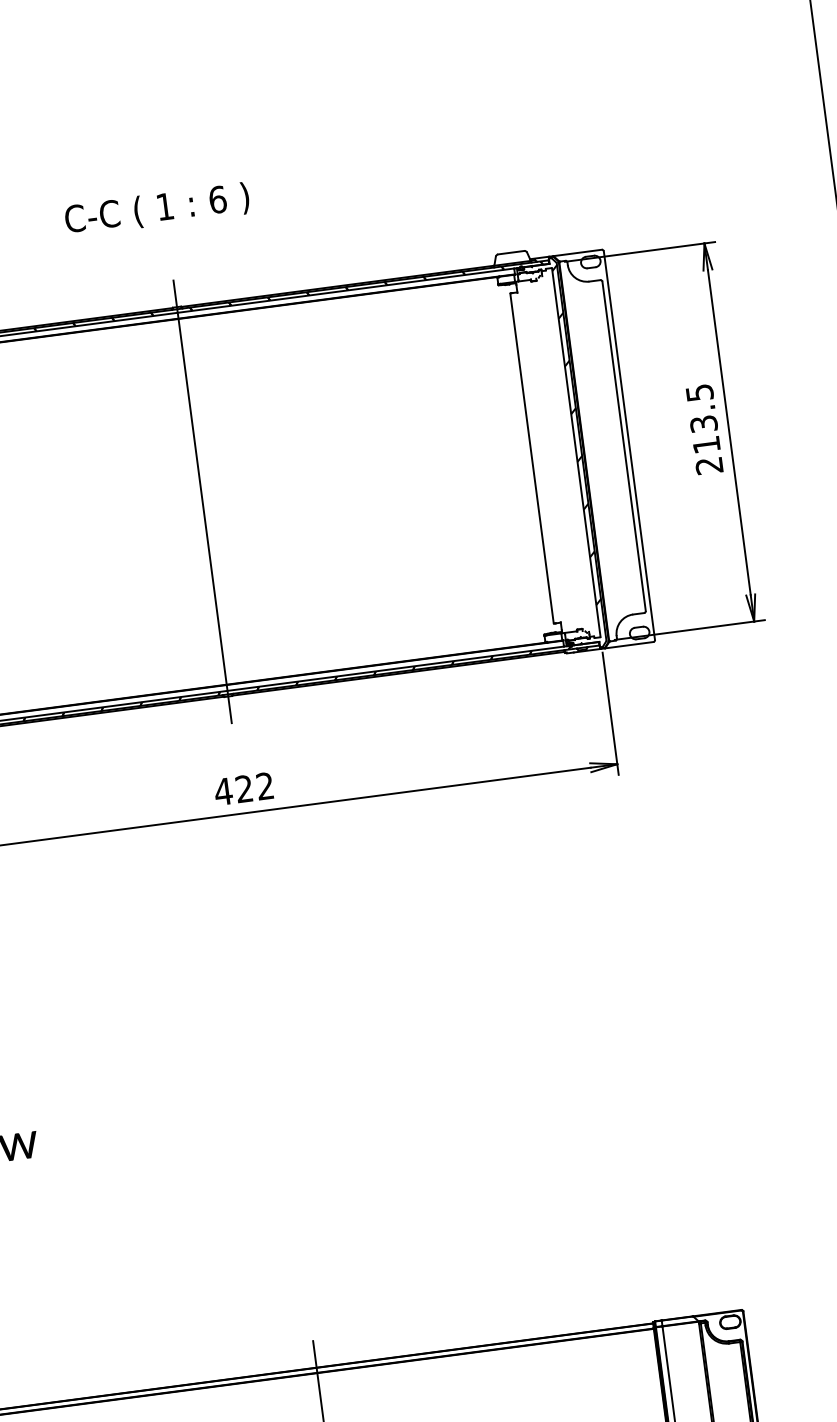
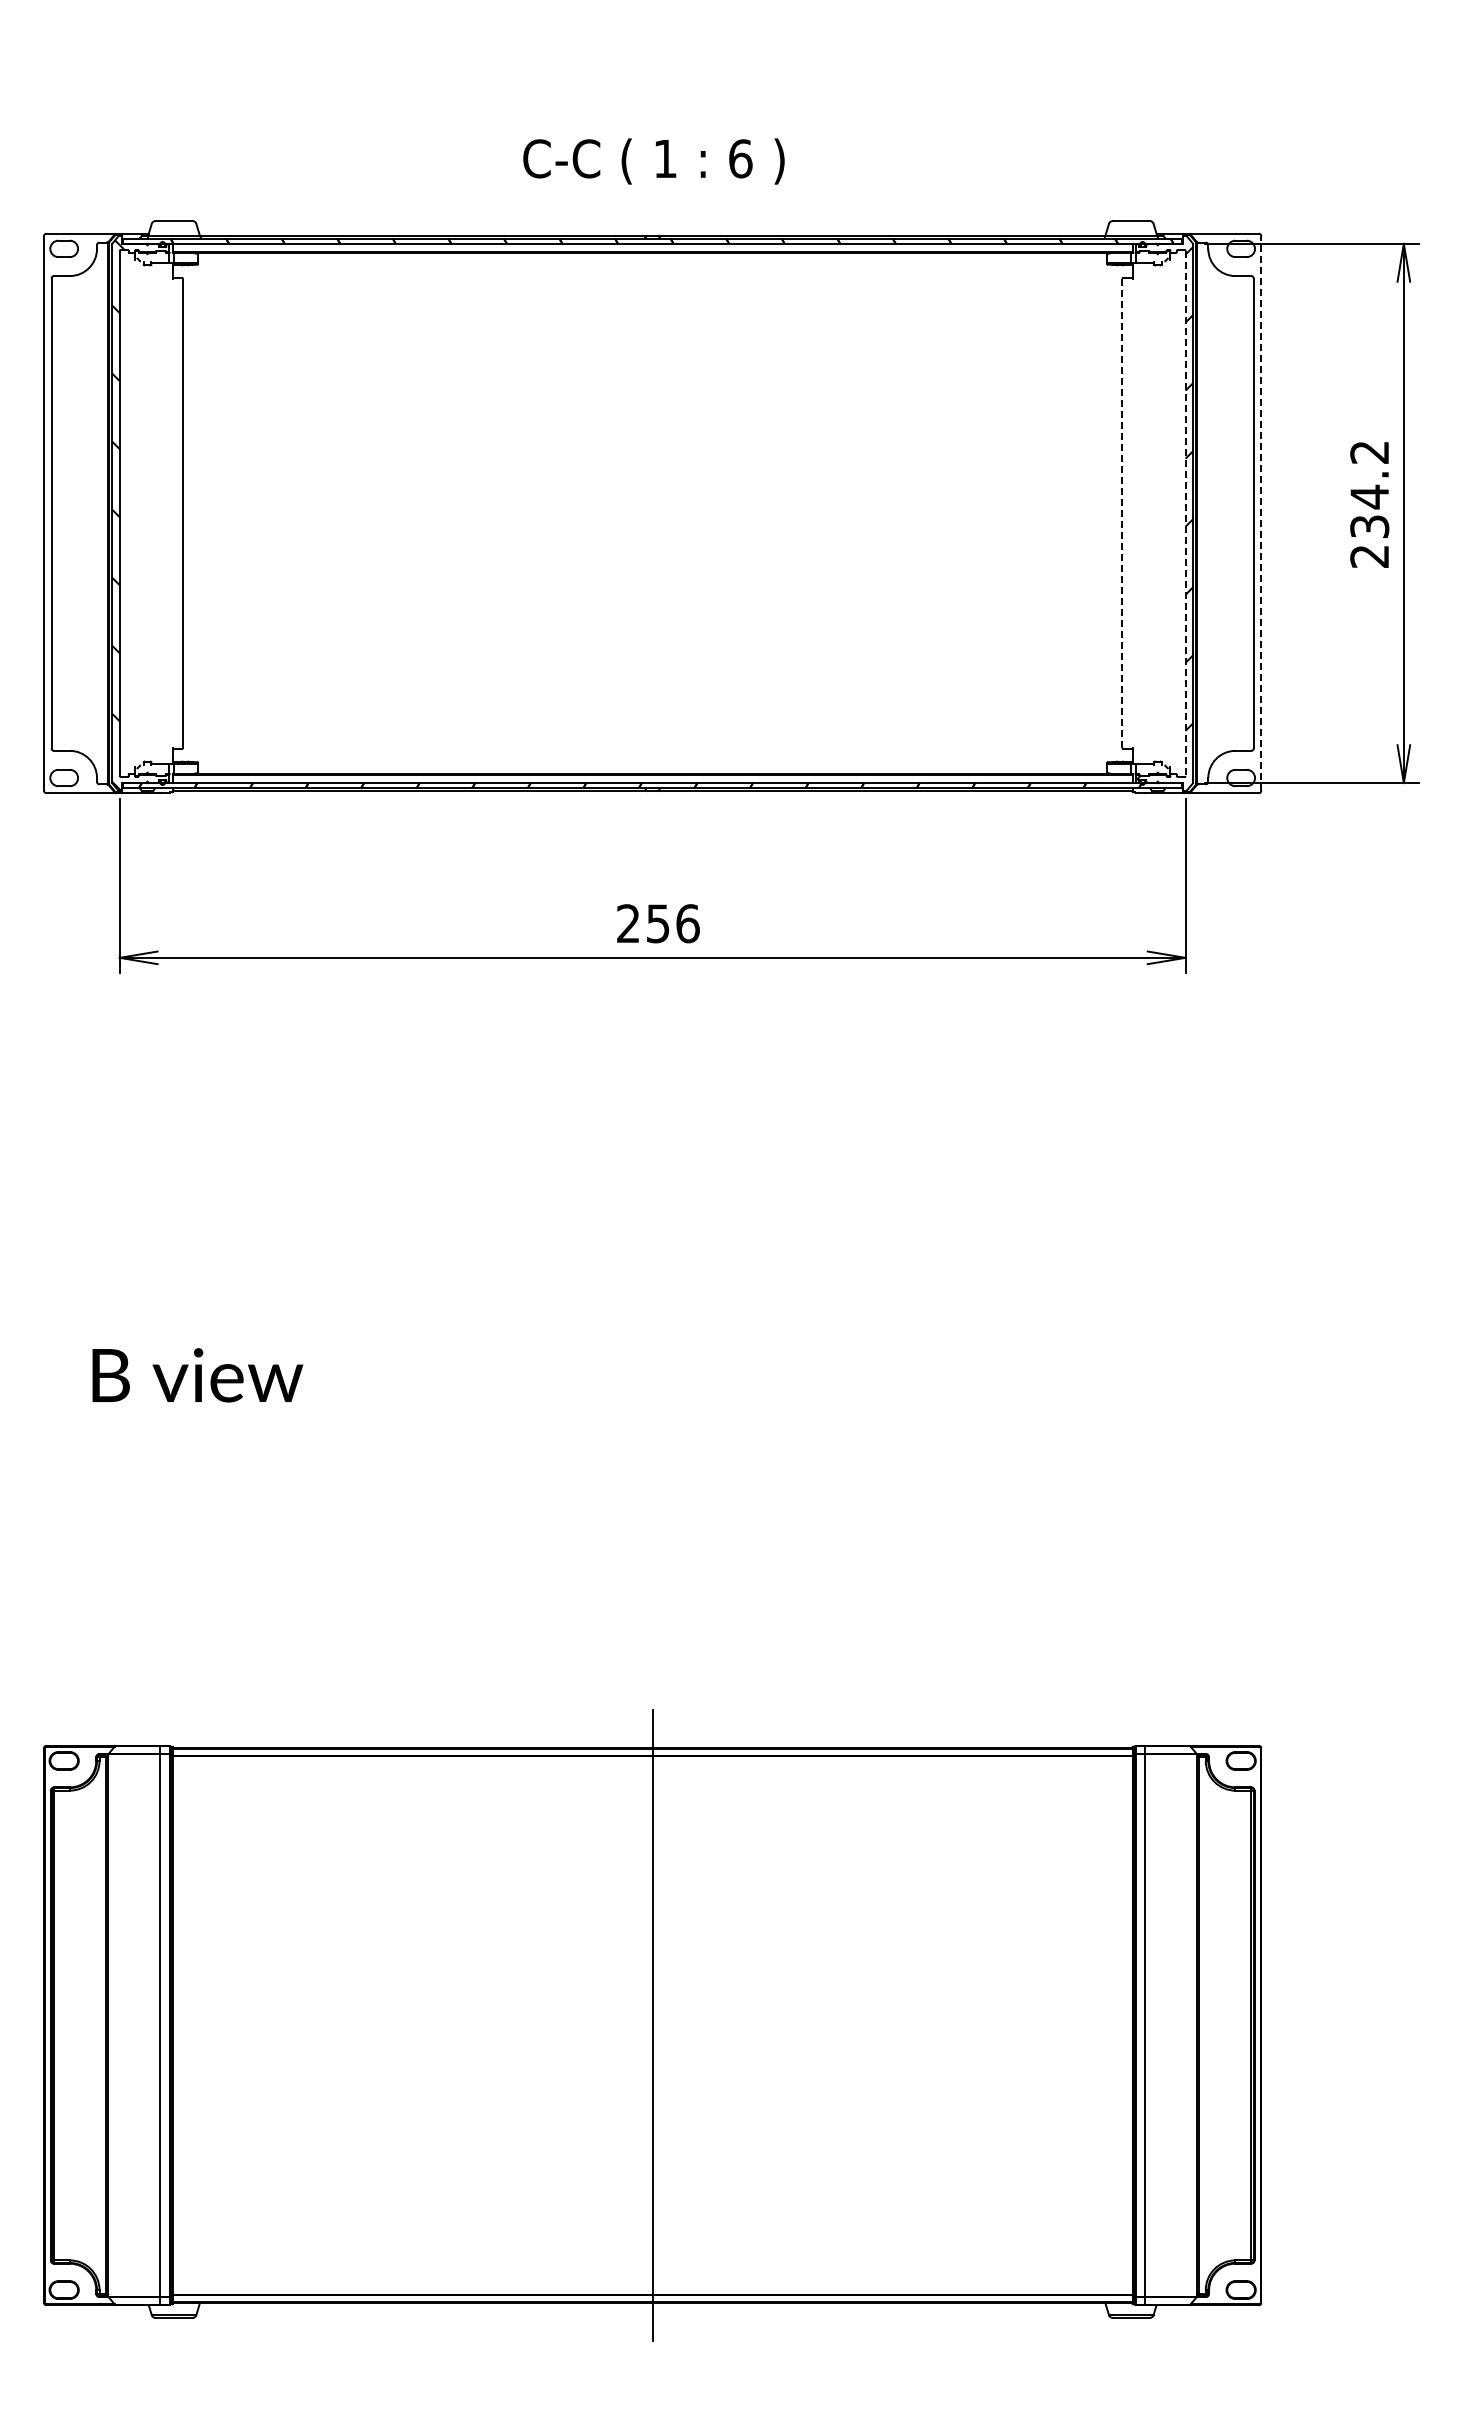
text: (156, 209) -> (653, 161), moved
text: (703, 418) -> (1369, 489), 213.5 -> 234.2
line: (629, 444) -> (1261, 512), solid -> dashed
line: (576, 452) -> (1185, 513), solid -> dashed
line: (532, 458) -> (1122, 513), solid -> dashed
line: (202, 501) -> (652, 513), removed
text: (243, 788) -> (657, 923), 422 -> 256

